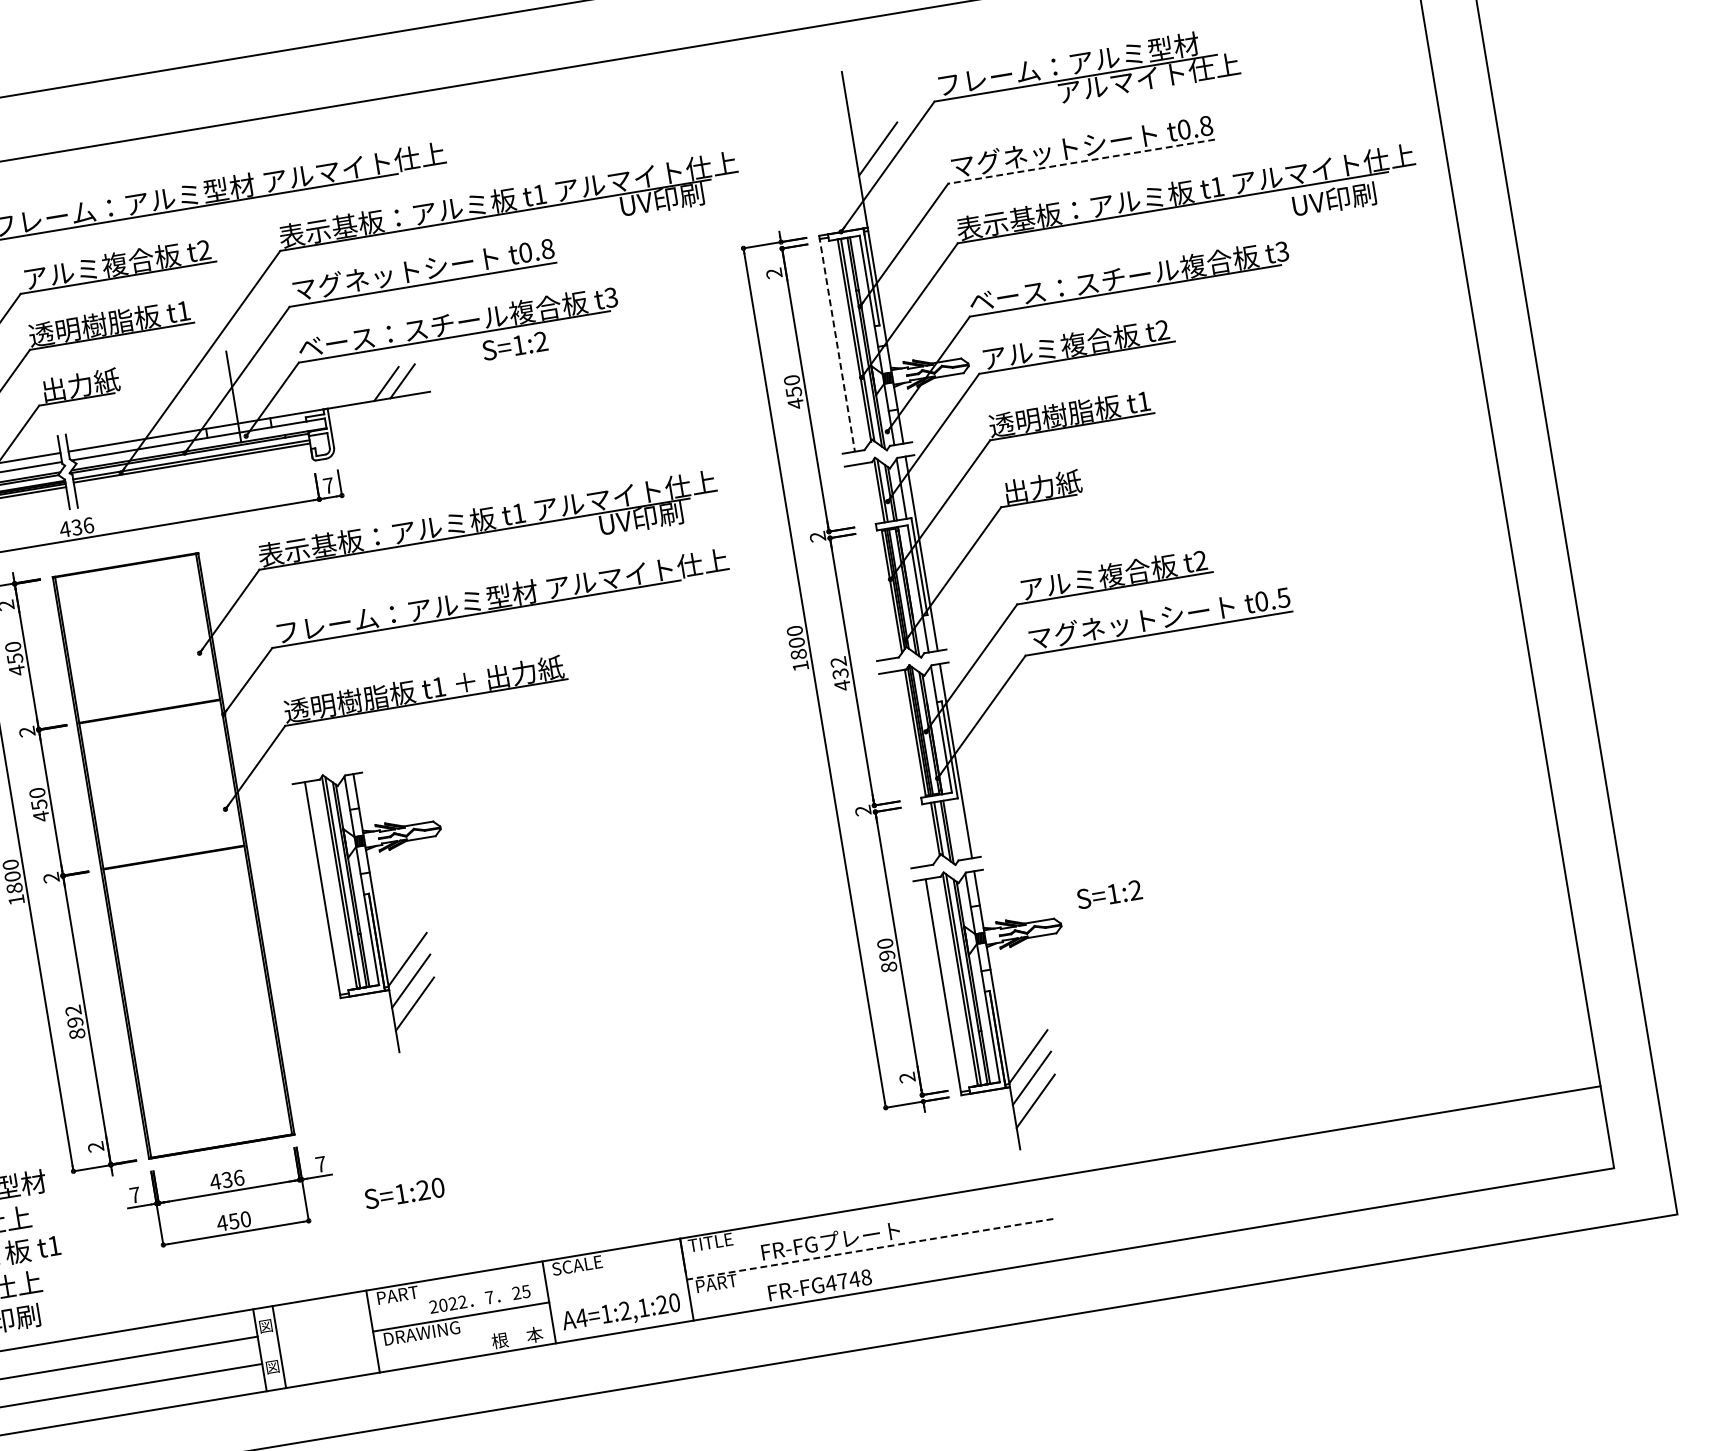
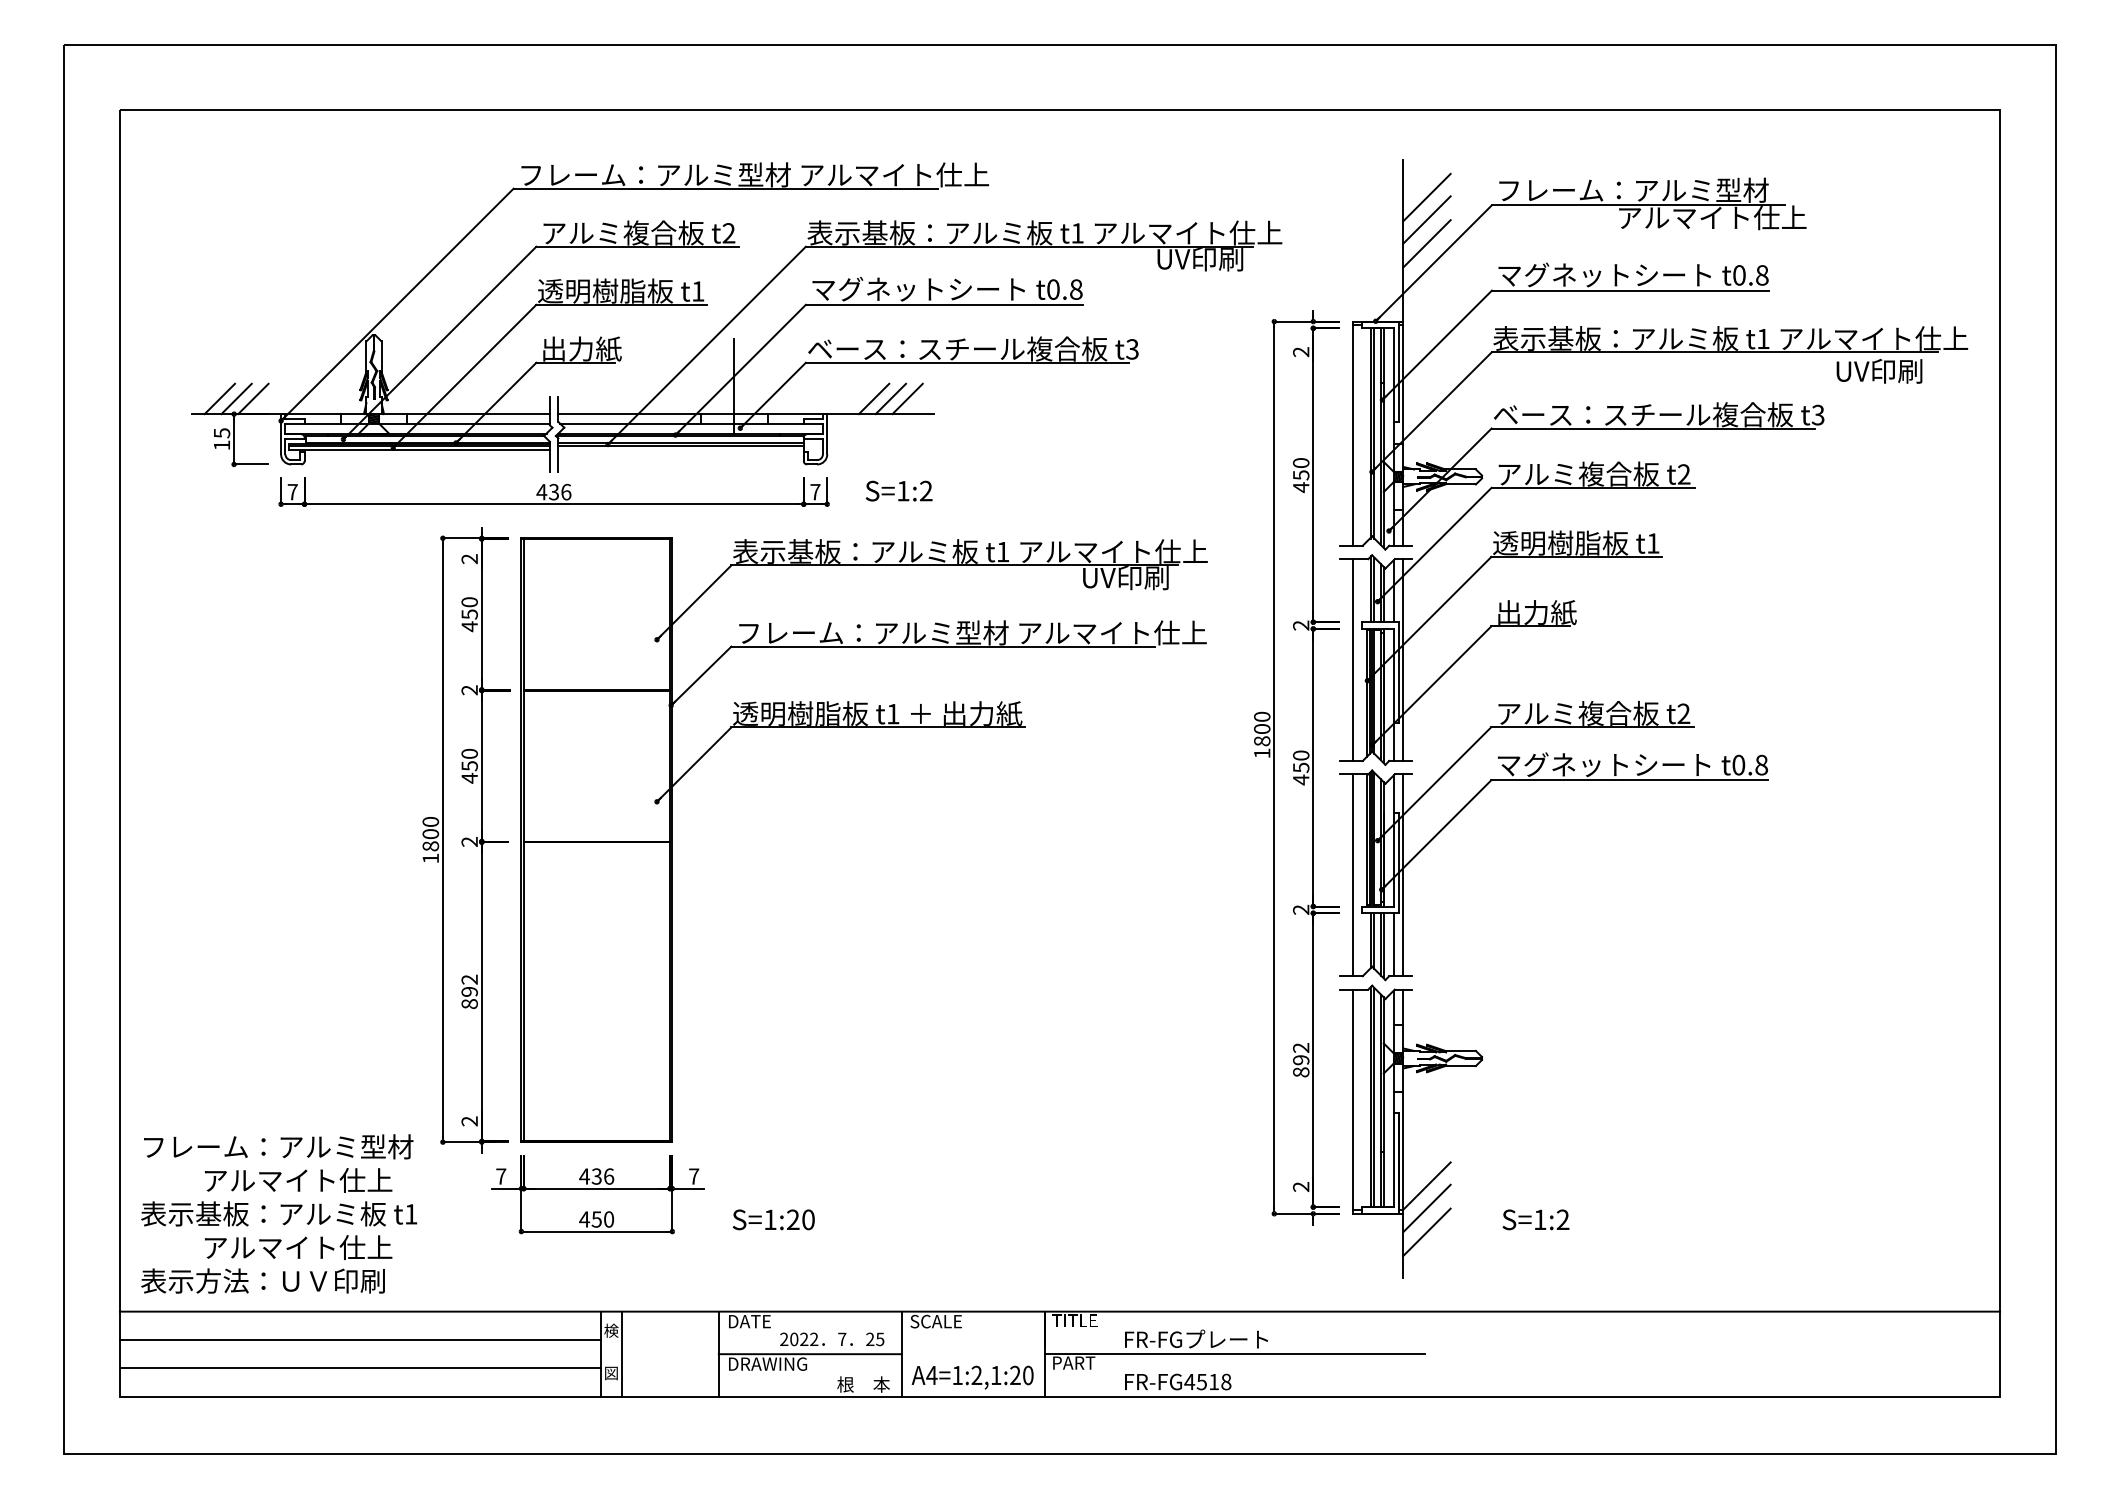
line: (870, 104) -> (1426, 197), added
line: (873, 125) -> (1426, 219), added
line: (1080, 161) -> (1629, 290), dashed -> solid
line: (836, 344) -> (1352, 434), dashed -> solid
text: (514, 345) -> (898, 490), moved
line: (369, 386) -> (873, 398), added
line: (872, 561) -> (1352, 659), added
text: (1283, 597) -> (1761, 764), t0.5 -> t0.8
text: (839, 667) -> (1301, 761), 432 -> 450
line: (907, 769) -> (1352, 875), added
line: (957, 829) -> (1393, 944), added
text: (1108, 894) -> (1535, 1219), moved
part: (376, 910) -> (792, 929), removed
text: (885, 944) -> (1301, 1048), 890 -> 892
line: (869, 1249) -> (1234, 1354), dashed -> solid
text: (848, 1280) -> (1207, 1382), FR-FG4748 -> FR-FG4518
text: (398, 1295) -> (750, 1321), PART -> DATE
text: (265, 1325) -> (611, 1330), 図 -> 検

